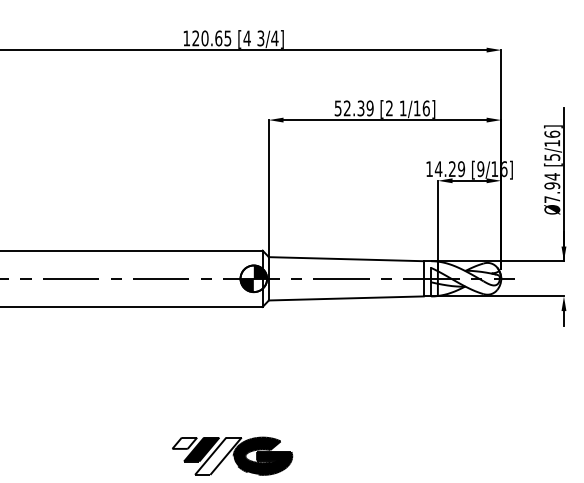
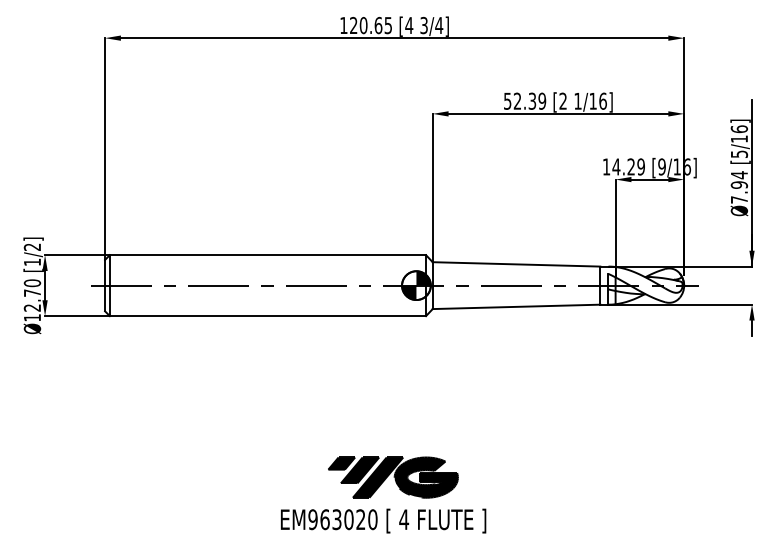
fill: (184, 443) -> (341, 463), added
fill: (217, 456) -> (377, 477), added

